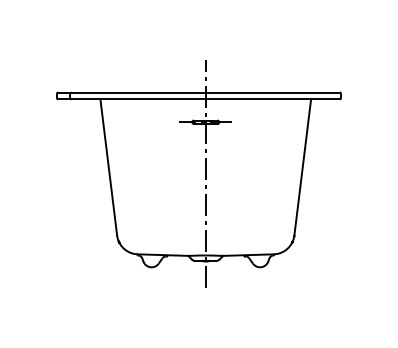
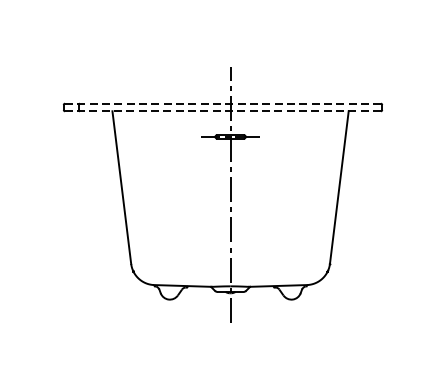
line: (198, 92) -> (222, 103), solid -> dashed
line: (198, 99) -> (222, 111), solid -> dashed

